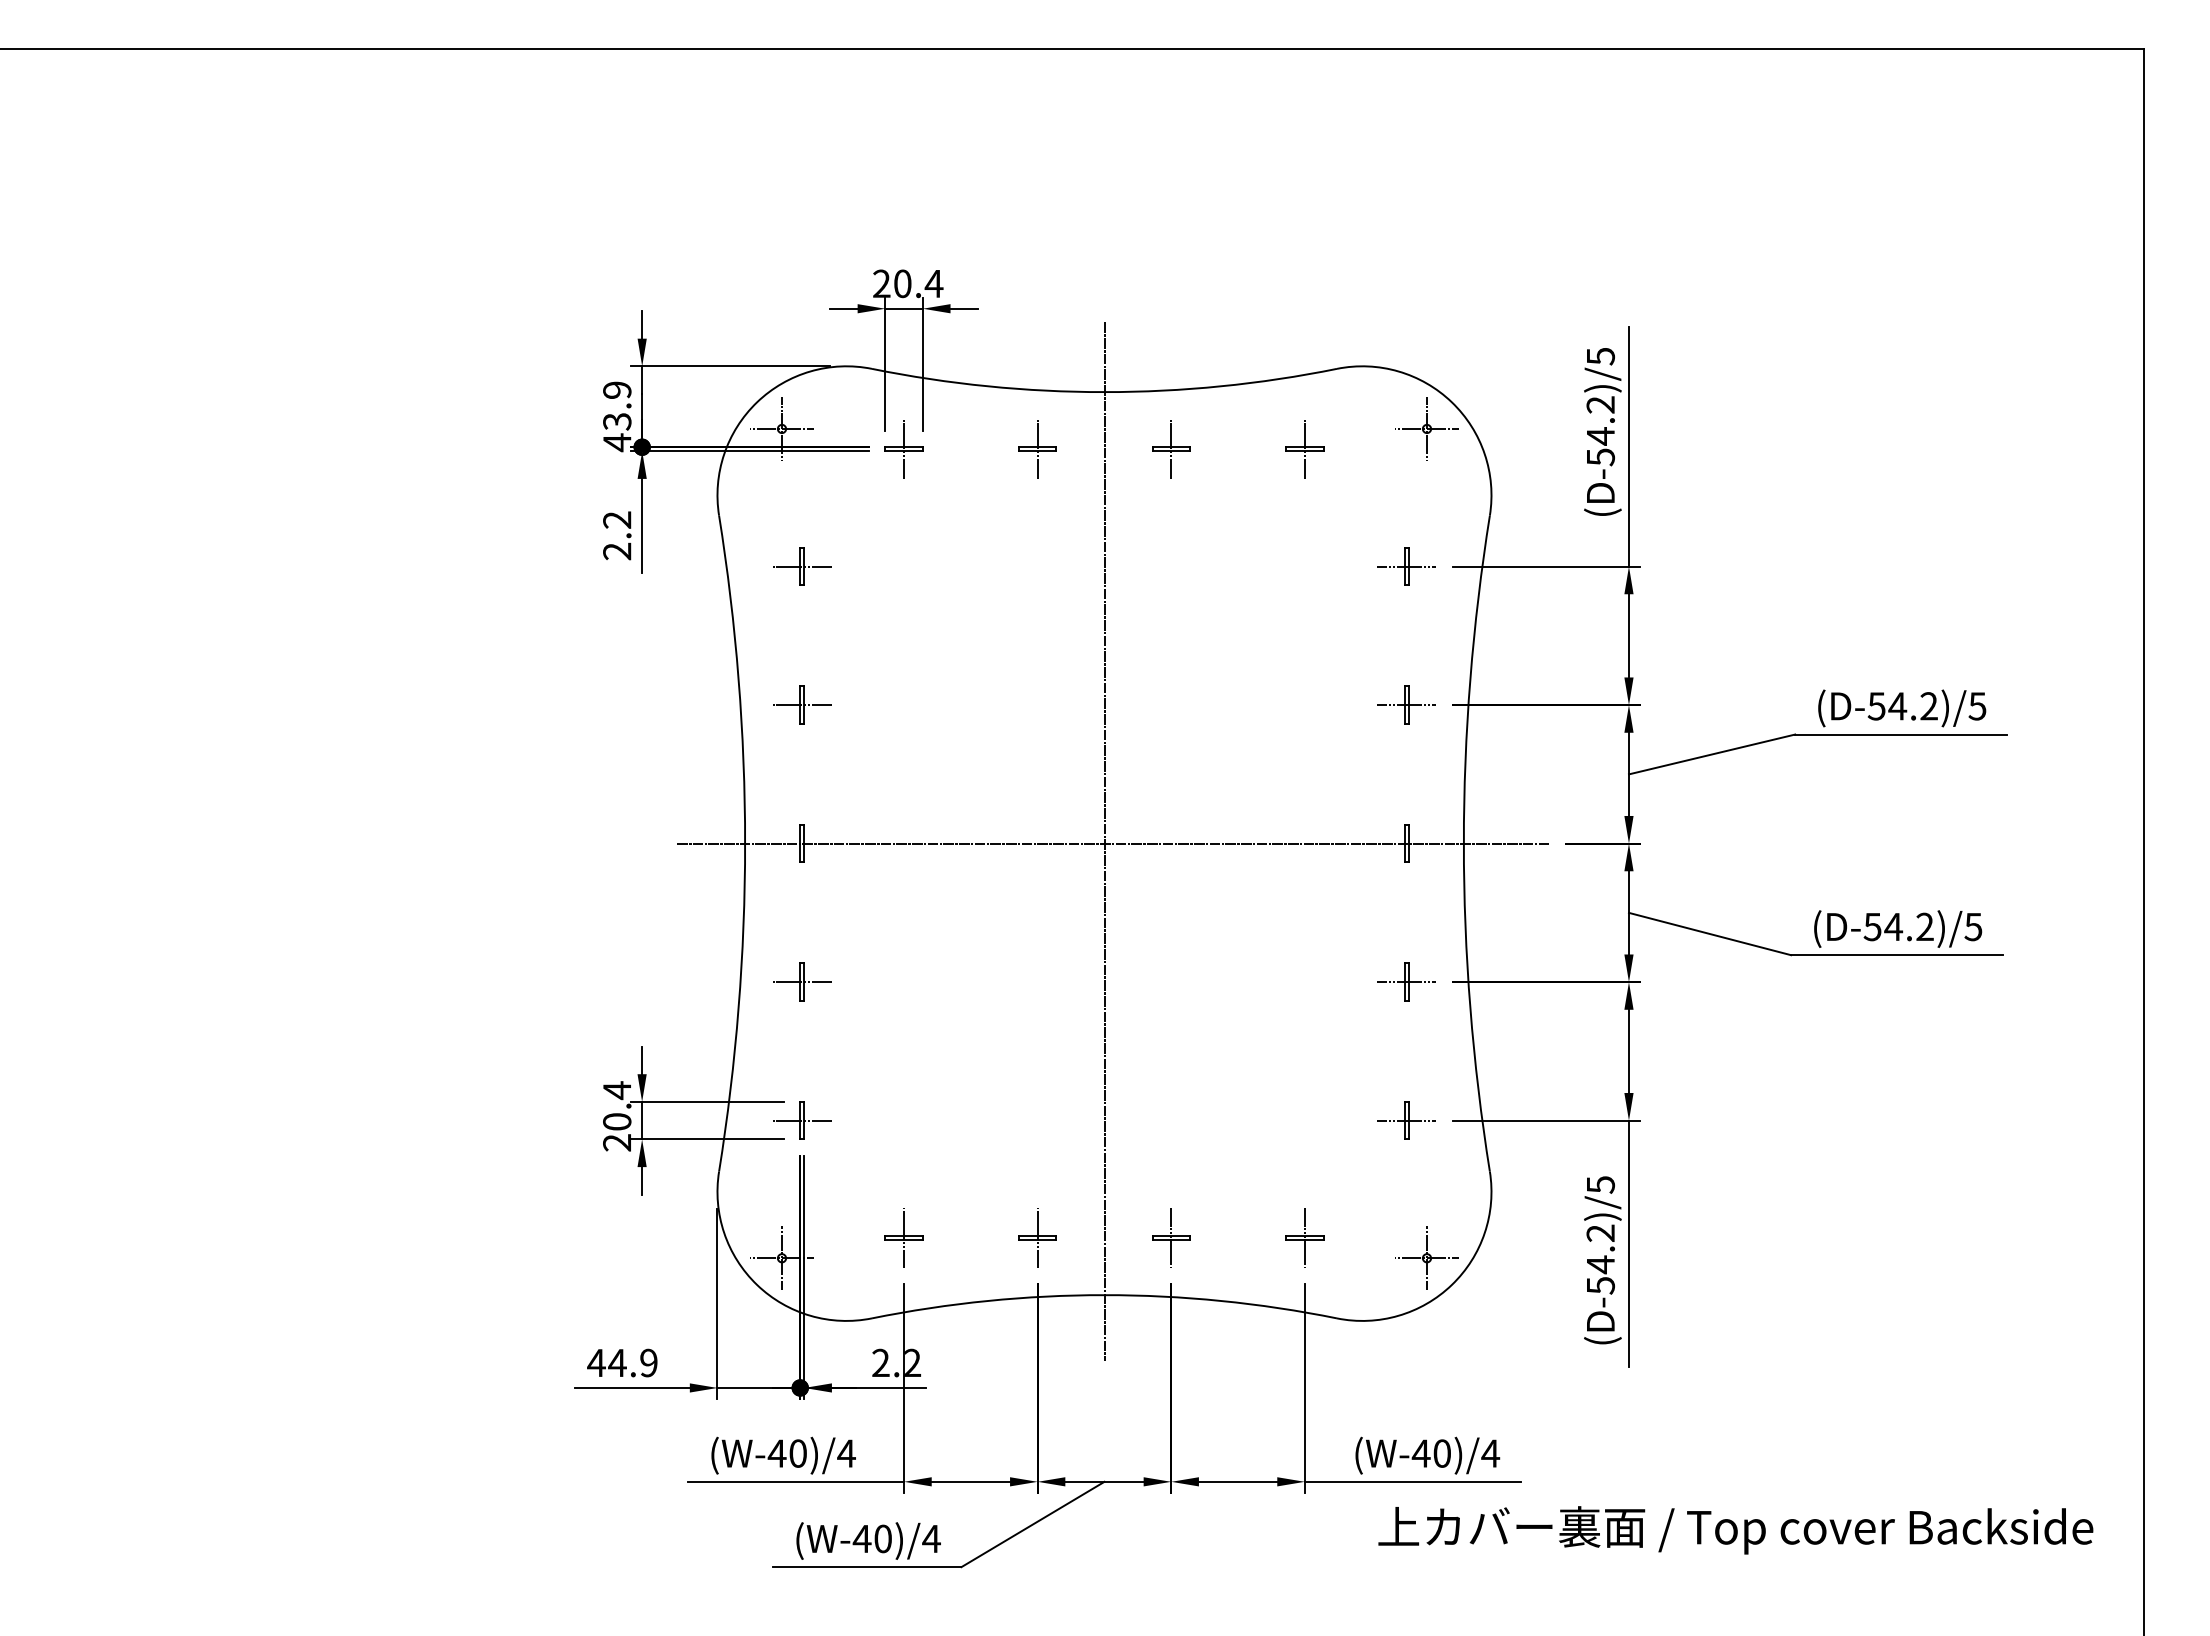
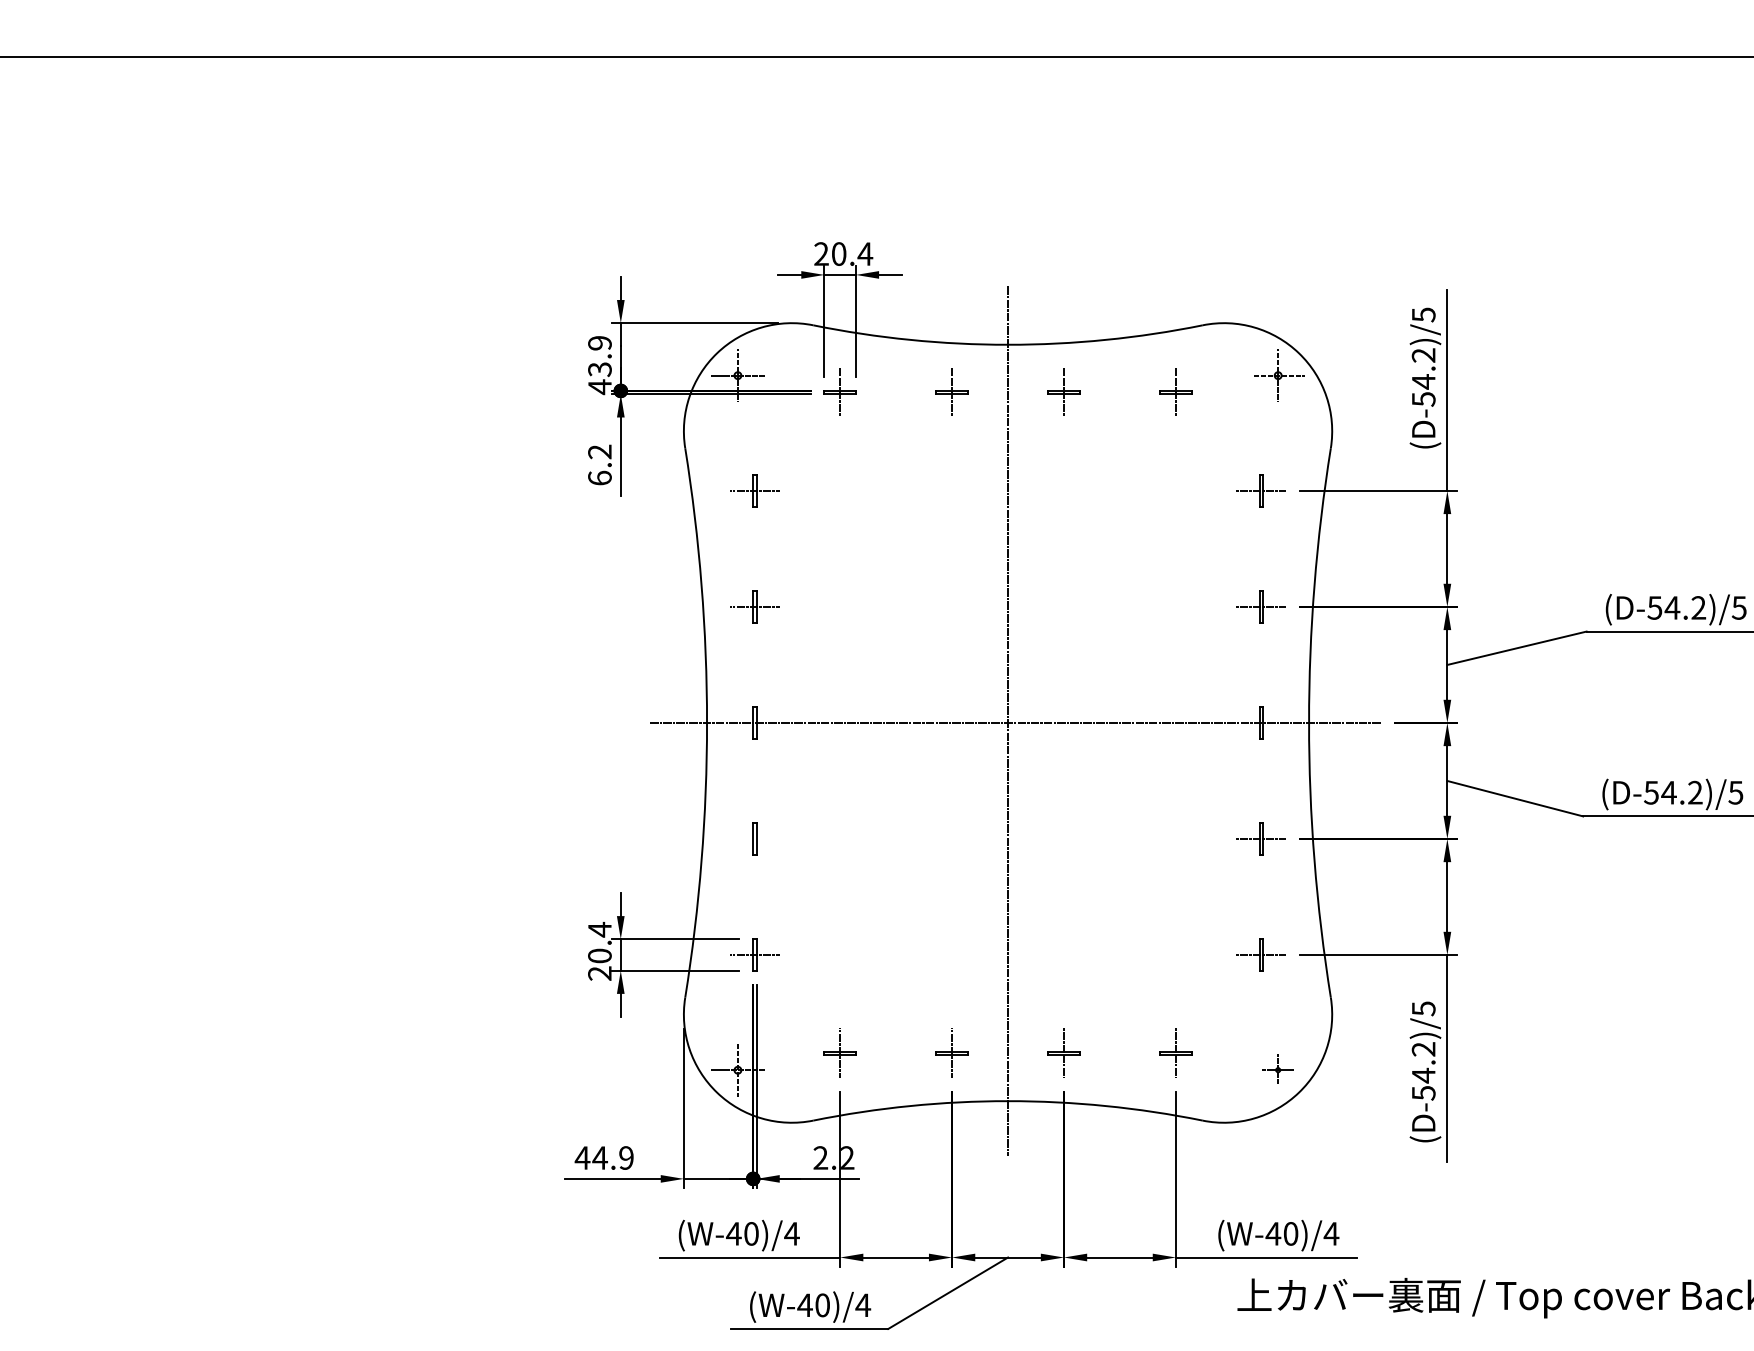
text: (617, 551) -> (600, 478), 2.2 -> 6.2
line: (801, 982) -> (754, 839), removed
part: (1426, 1257) -> (1277, 1069), size x0.6

